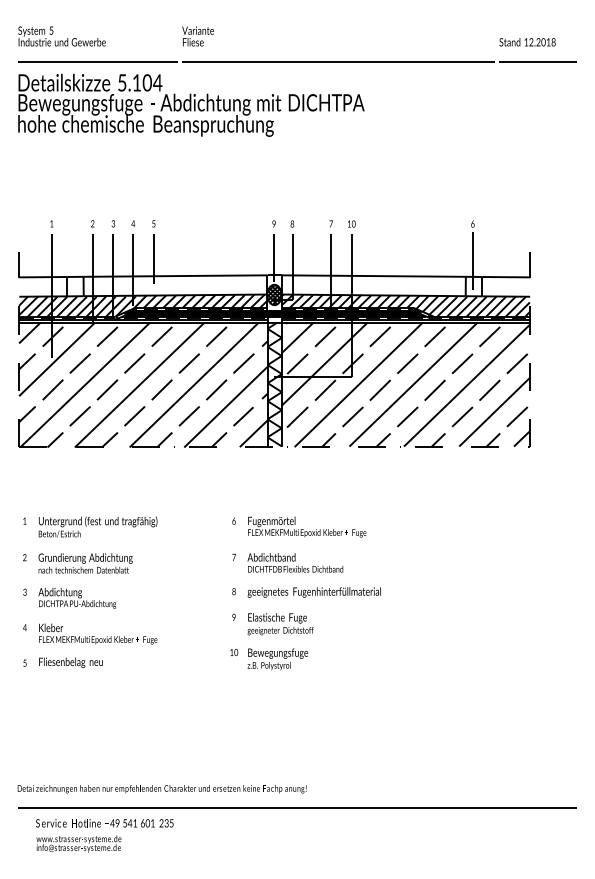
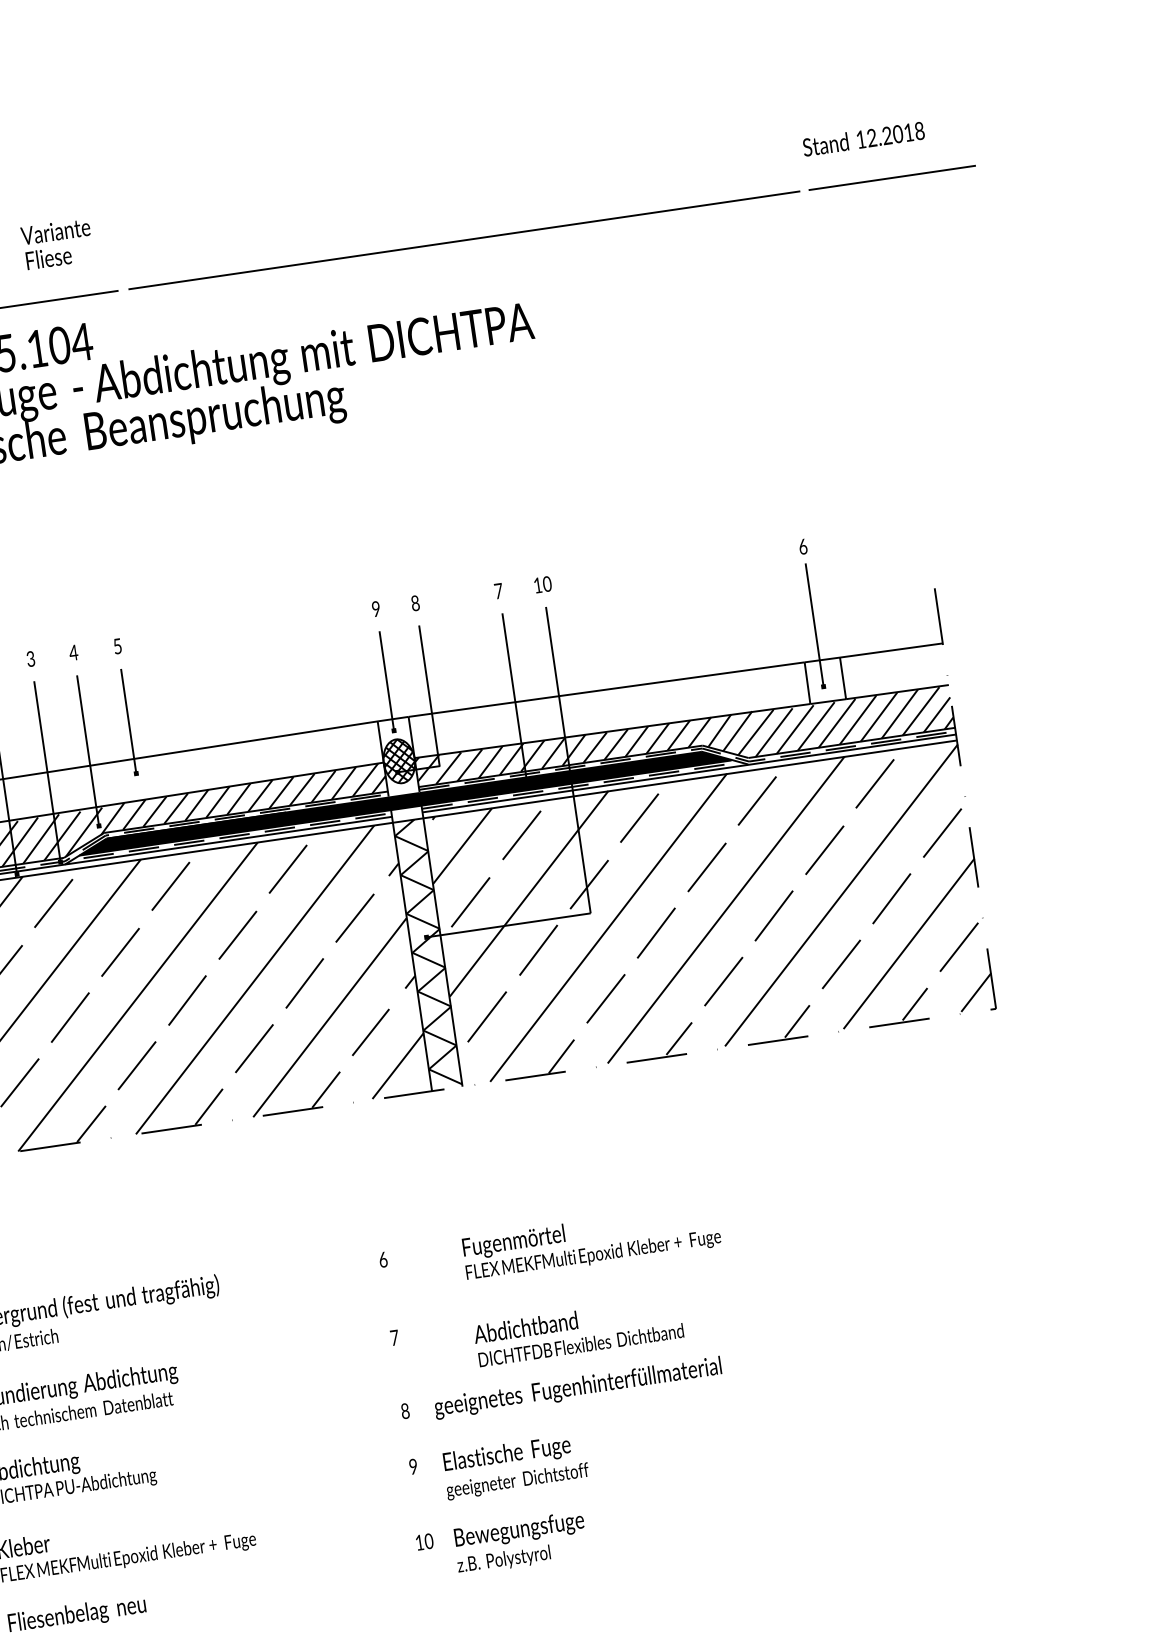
text: (197, 36) -> (56, 244), moved
text: (307, 526) -> (592, 1241), moved
text: (295, 562) -> (578, 1330), moved

